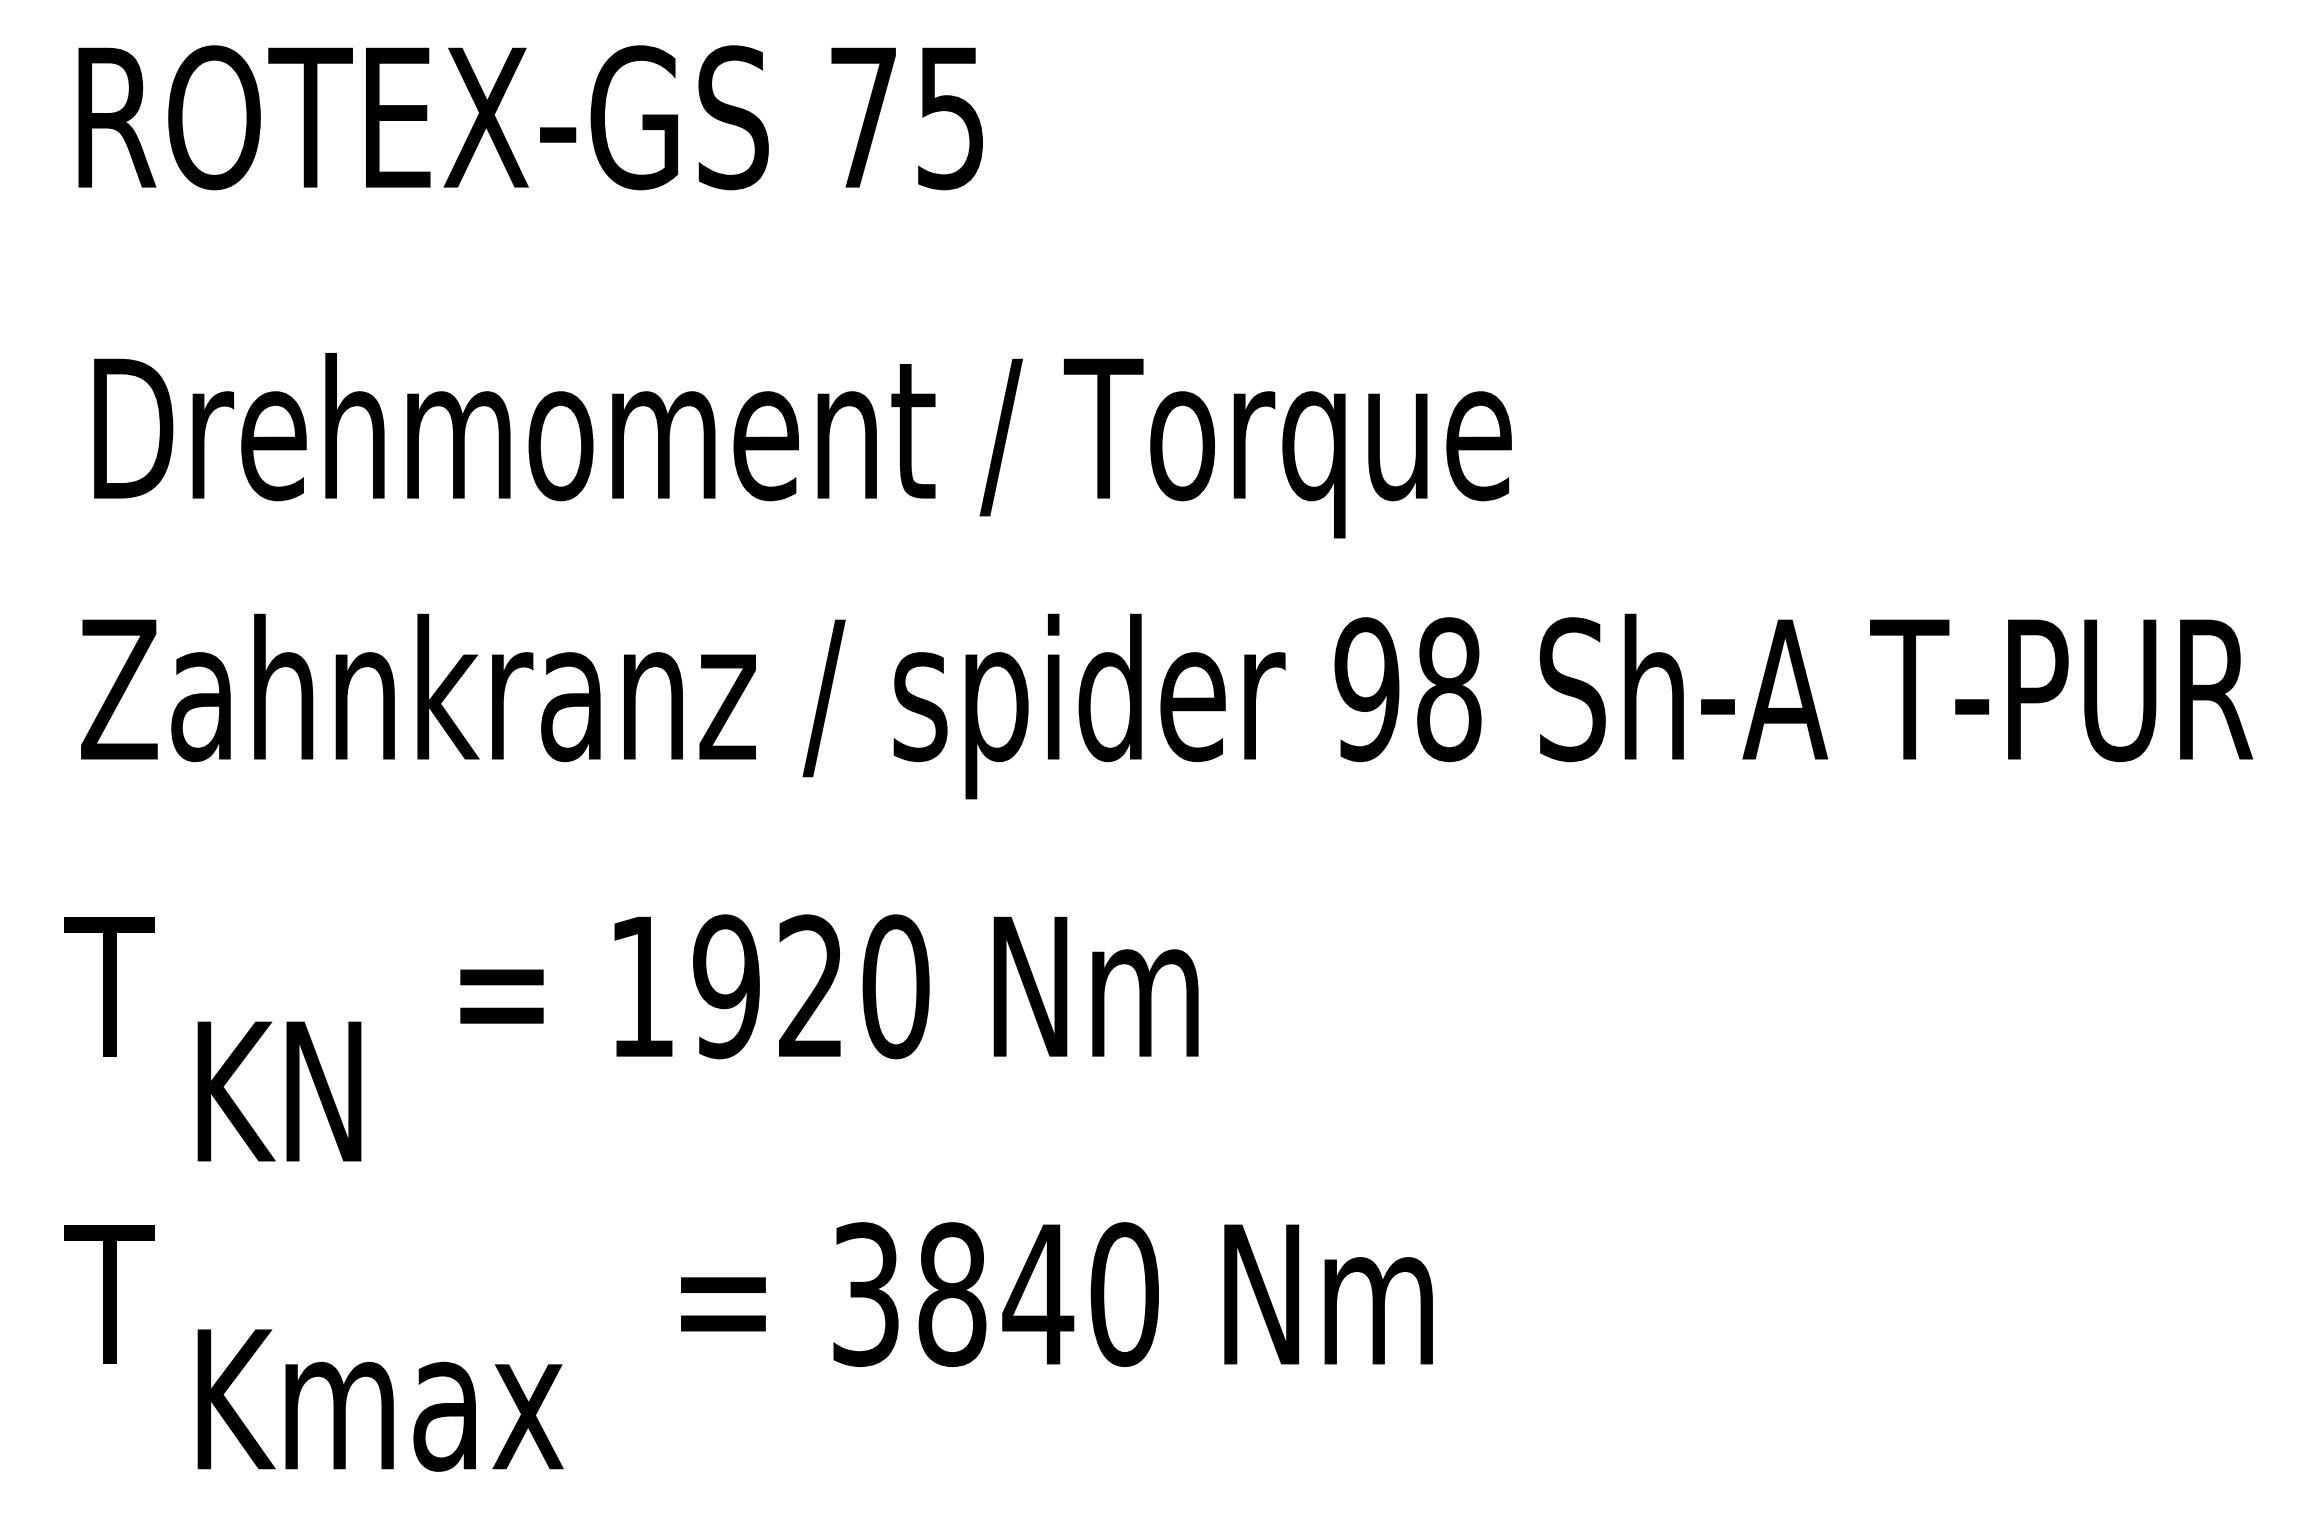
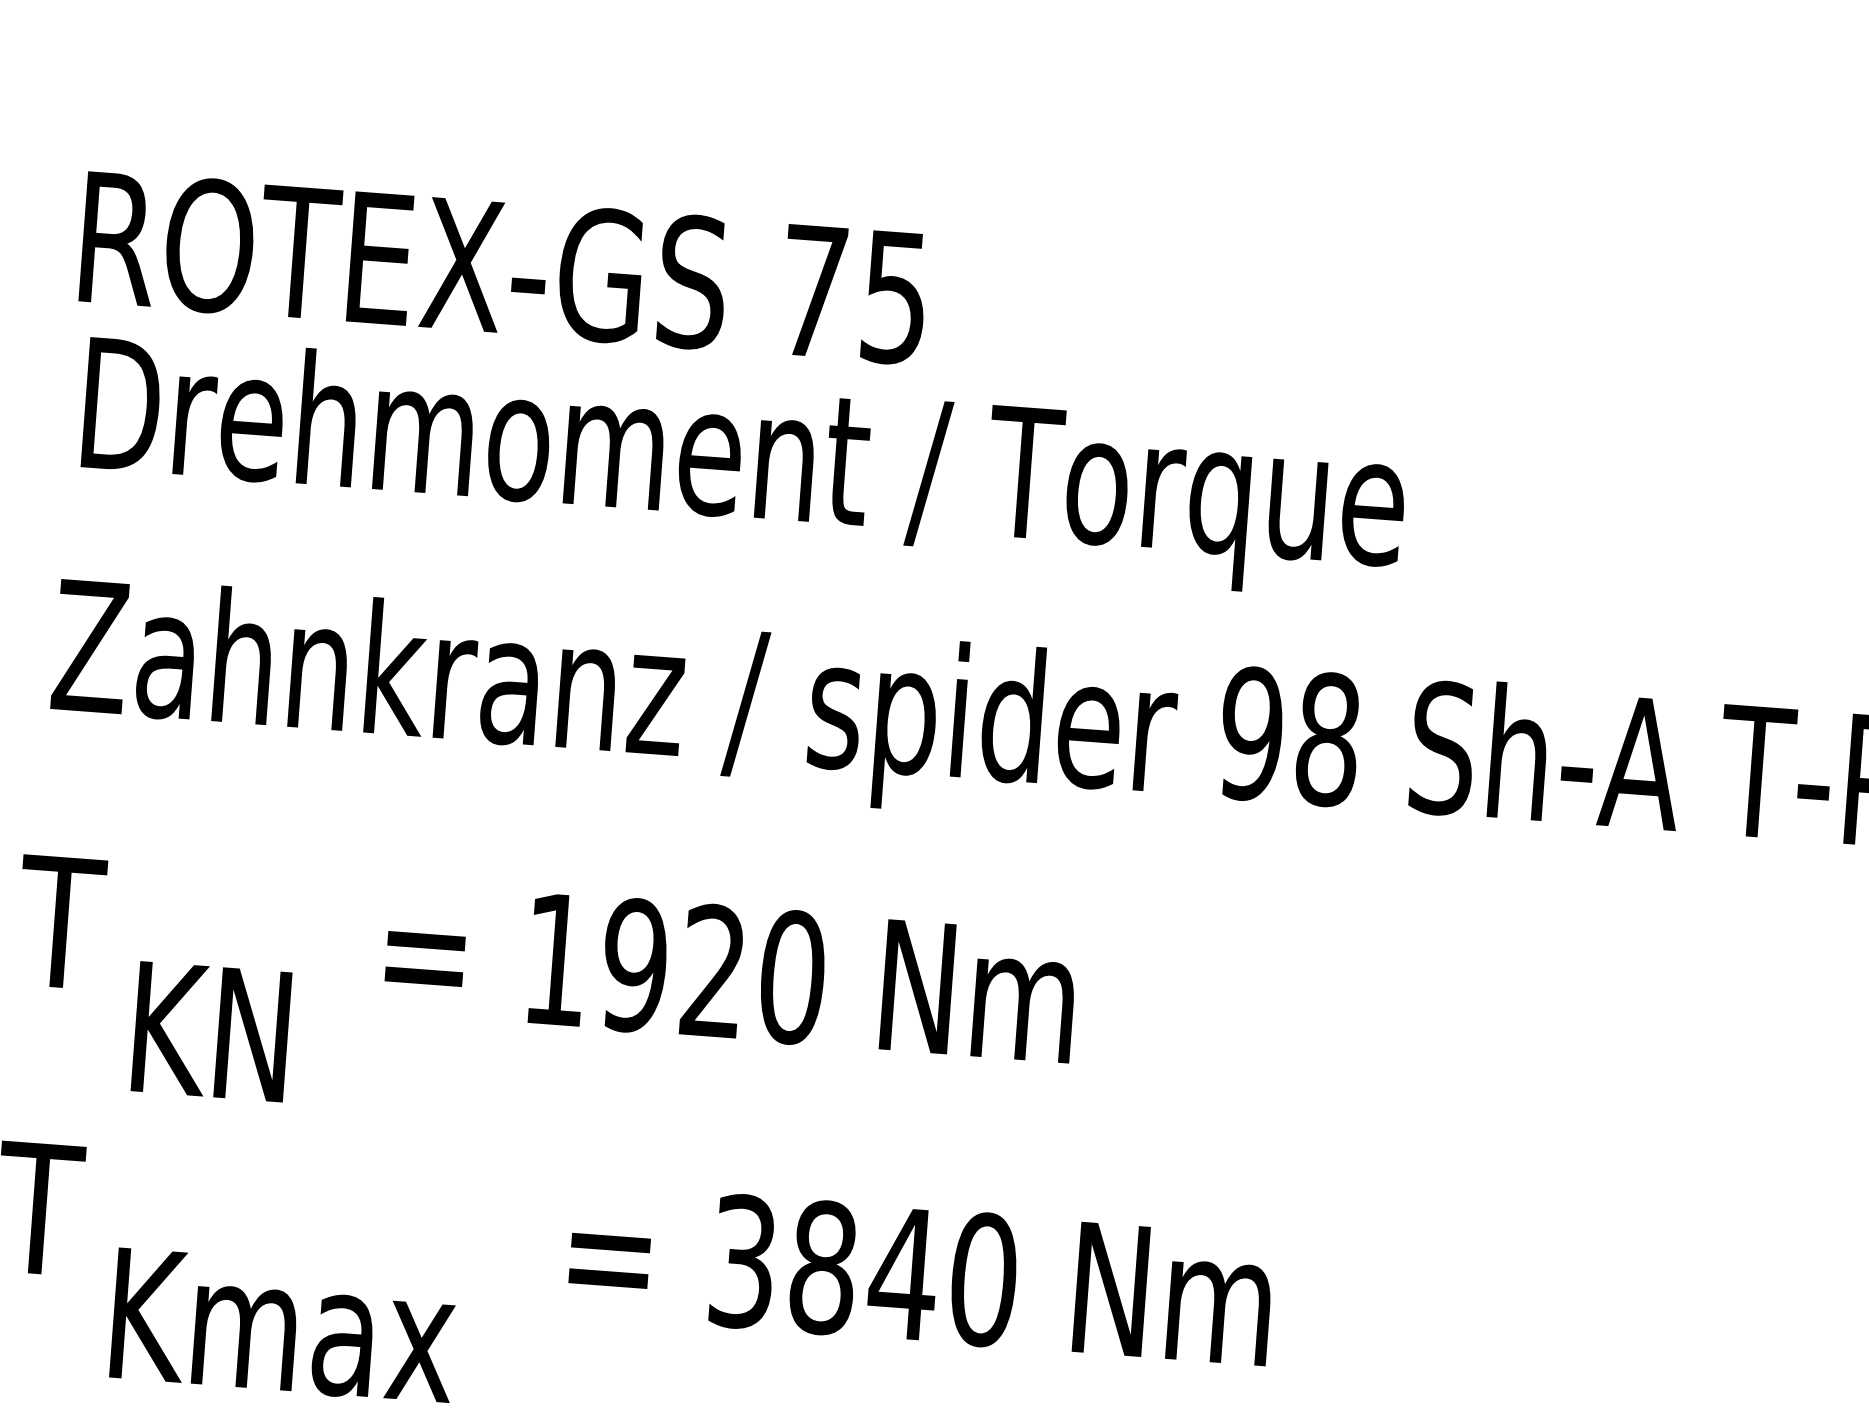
text: (530, 117) -> (503, 267), moved

